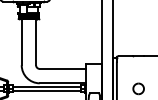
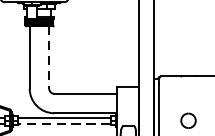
line: (36, 42) -> (49, 57), solid -> dashed
line: (46, 91) -> (63, 124), solid -> dashed

